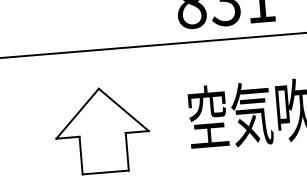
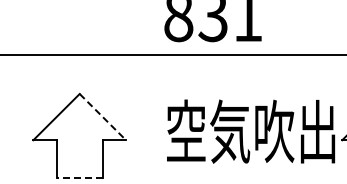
line: (123, 110) -> (102, 117), solid -> dashed
line: (105, 172) -> (79, 177), solid -> dashed

